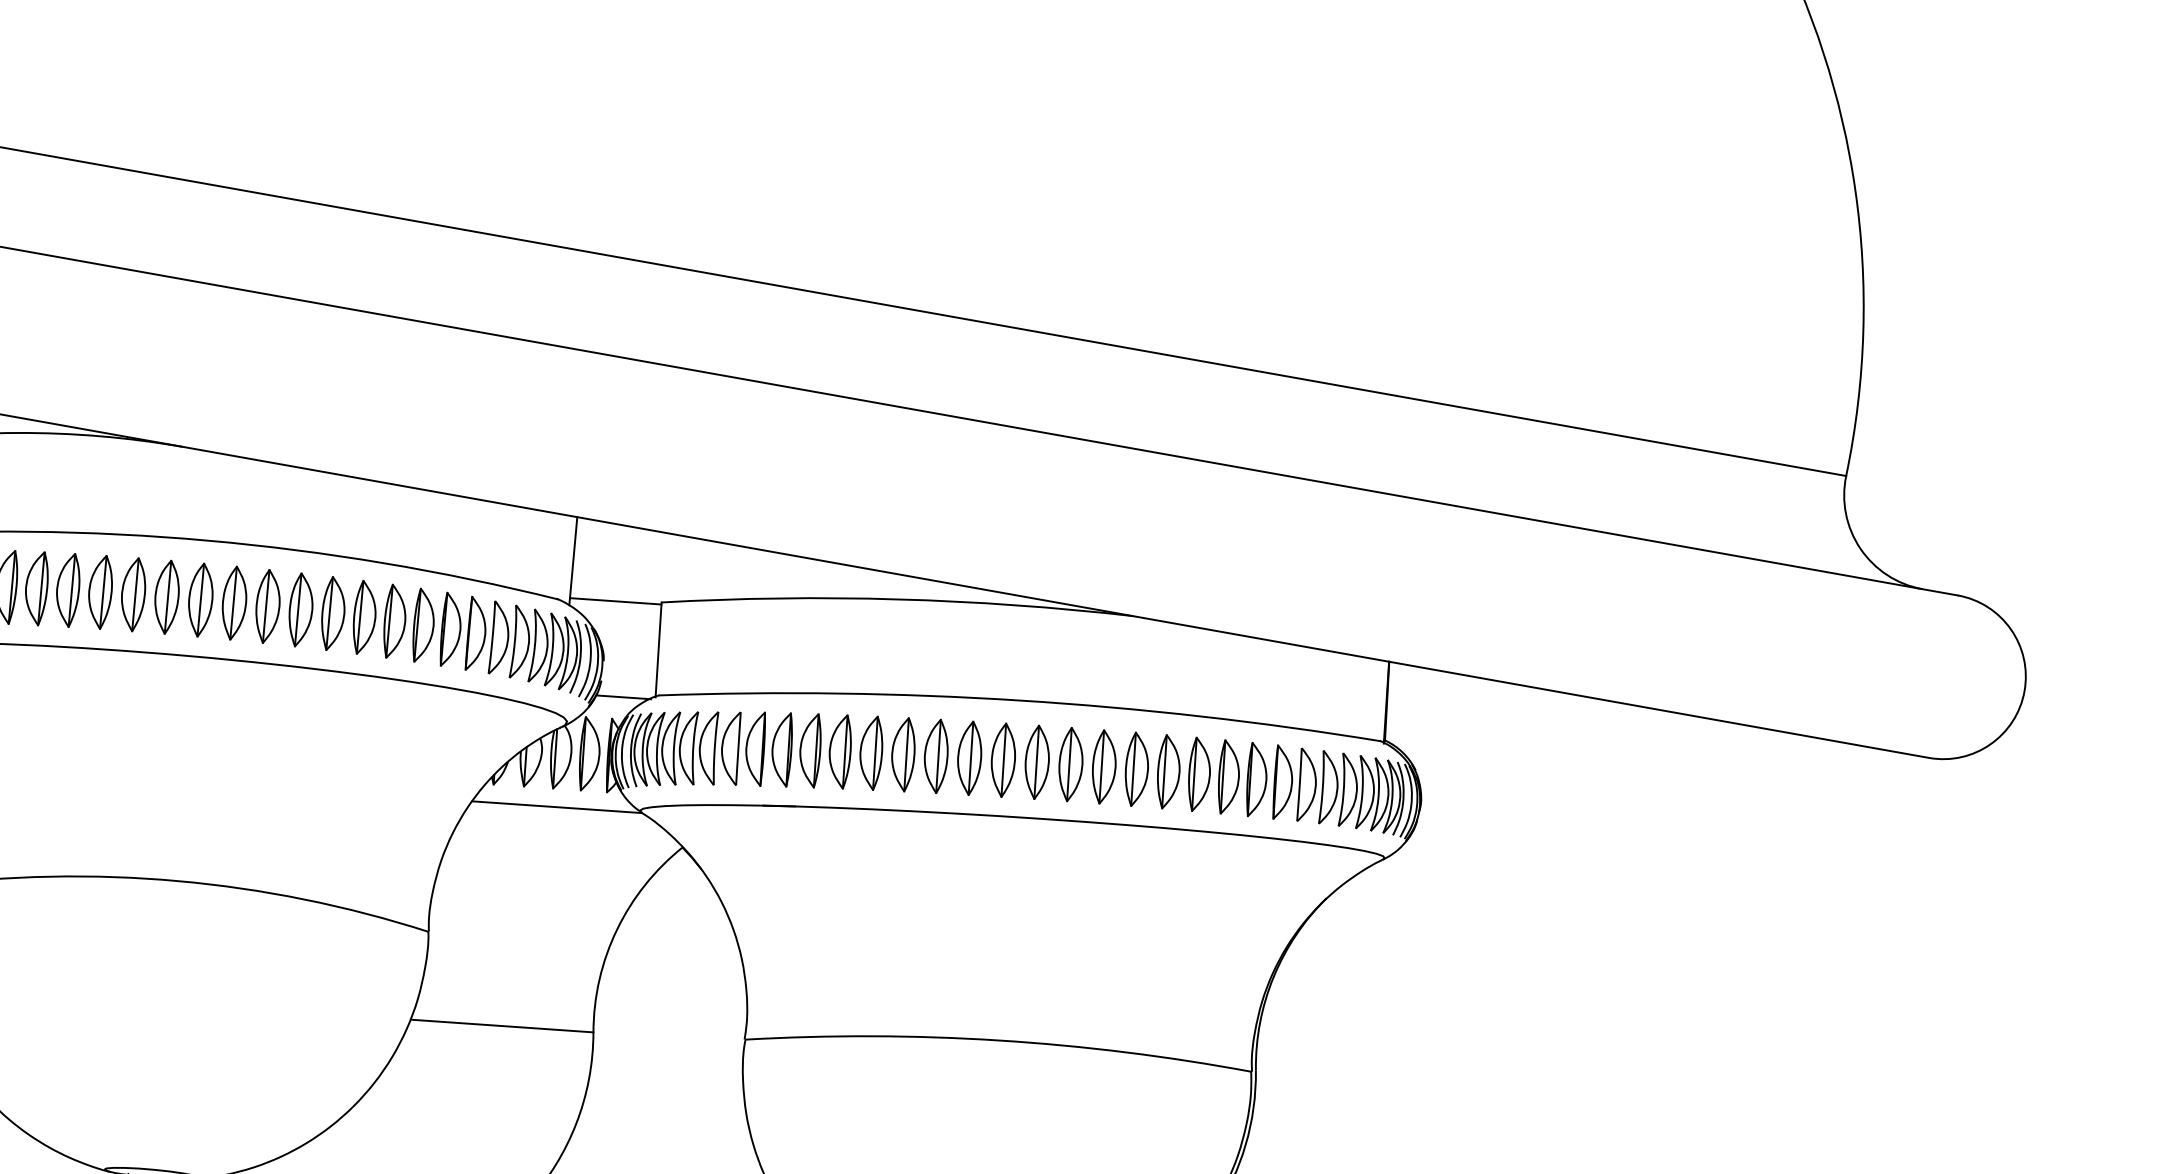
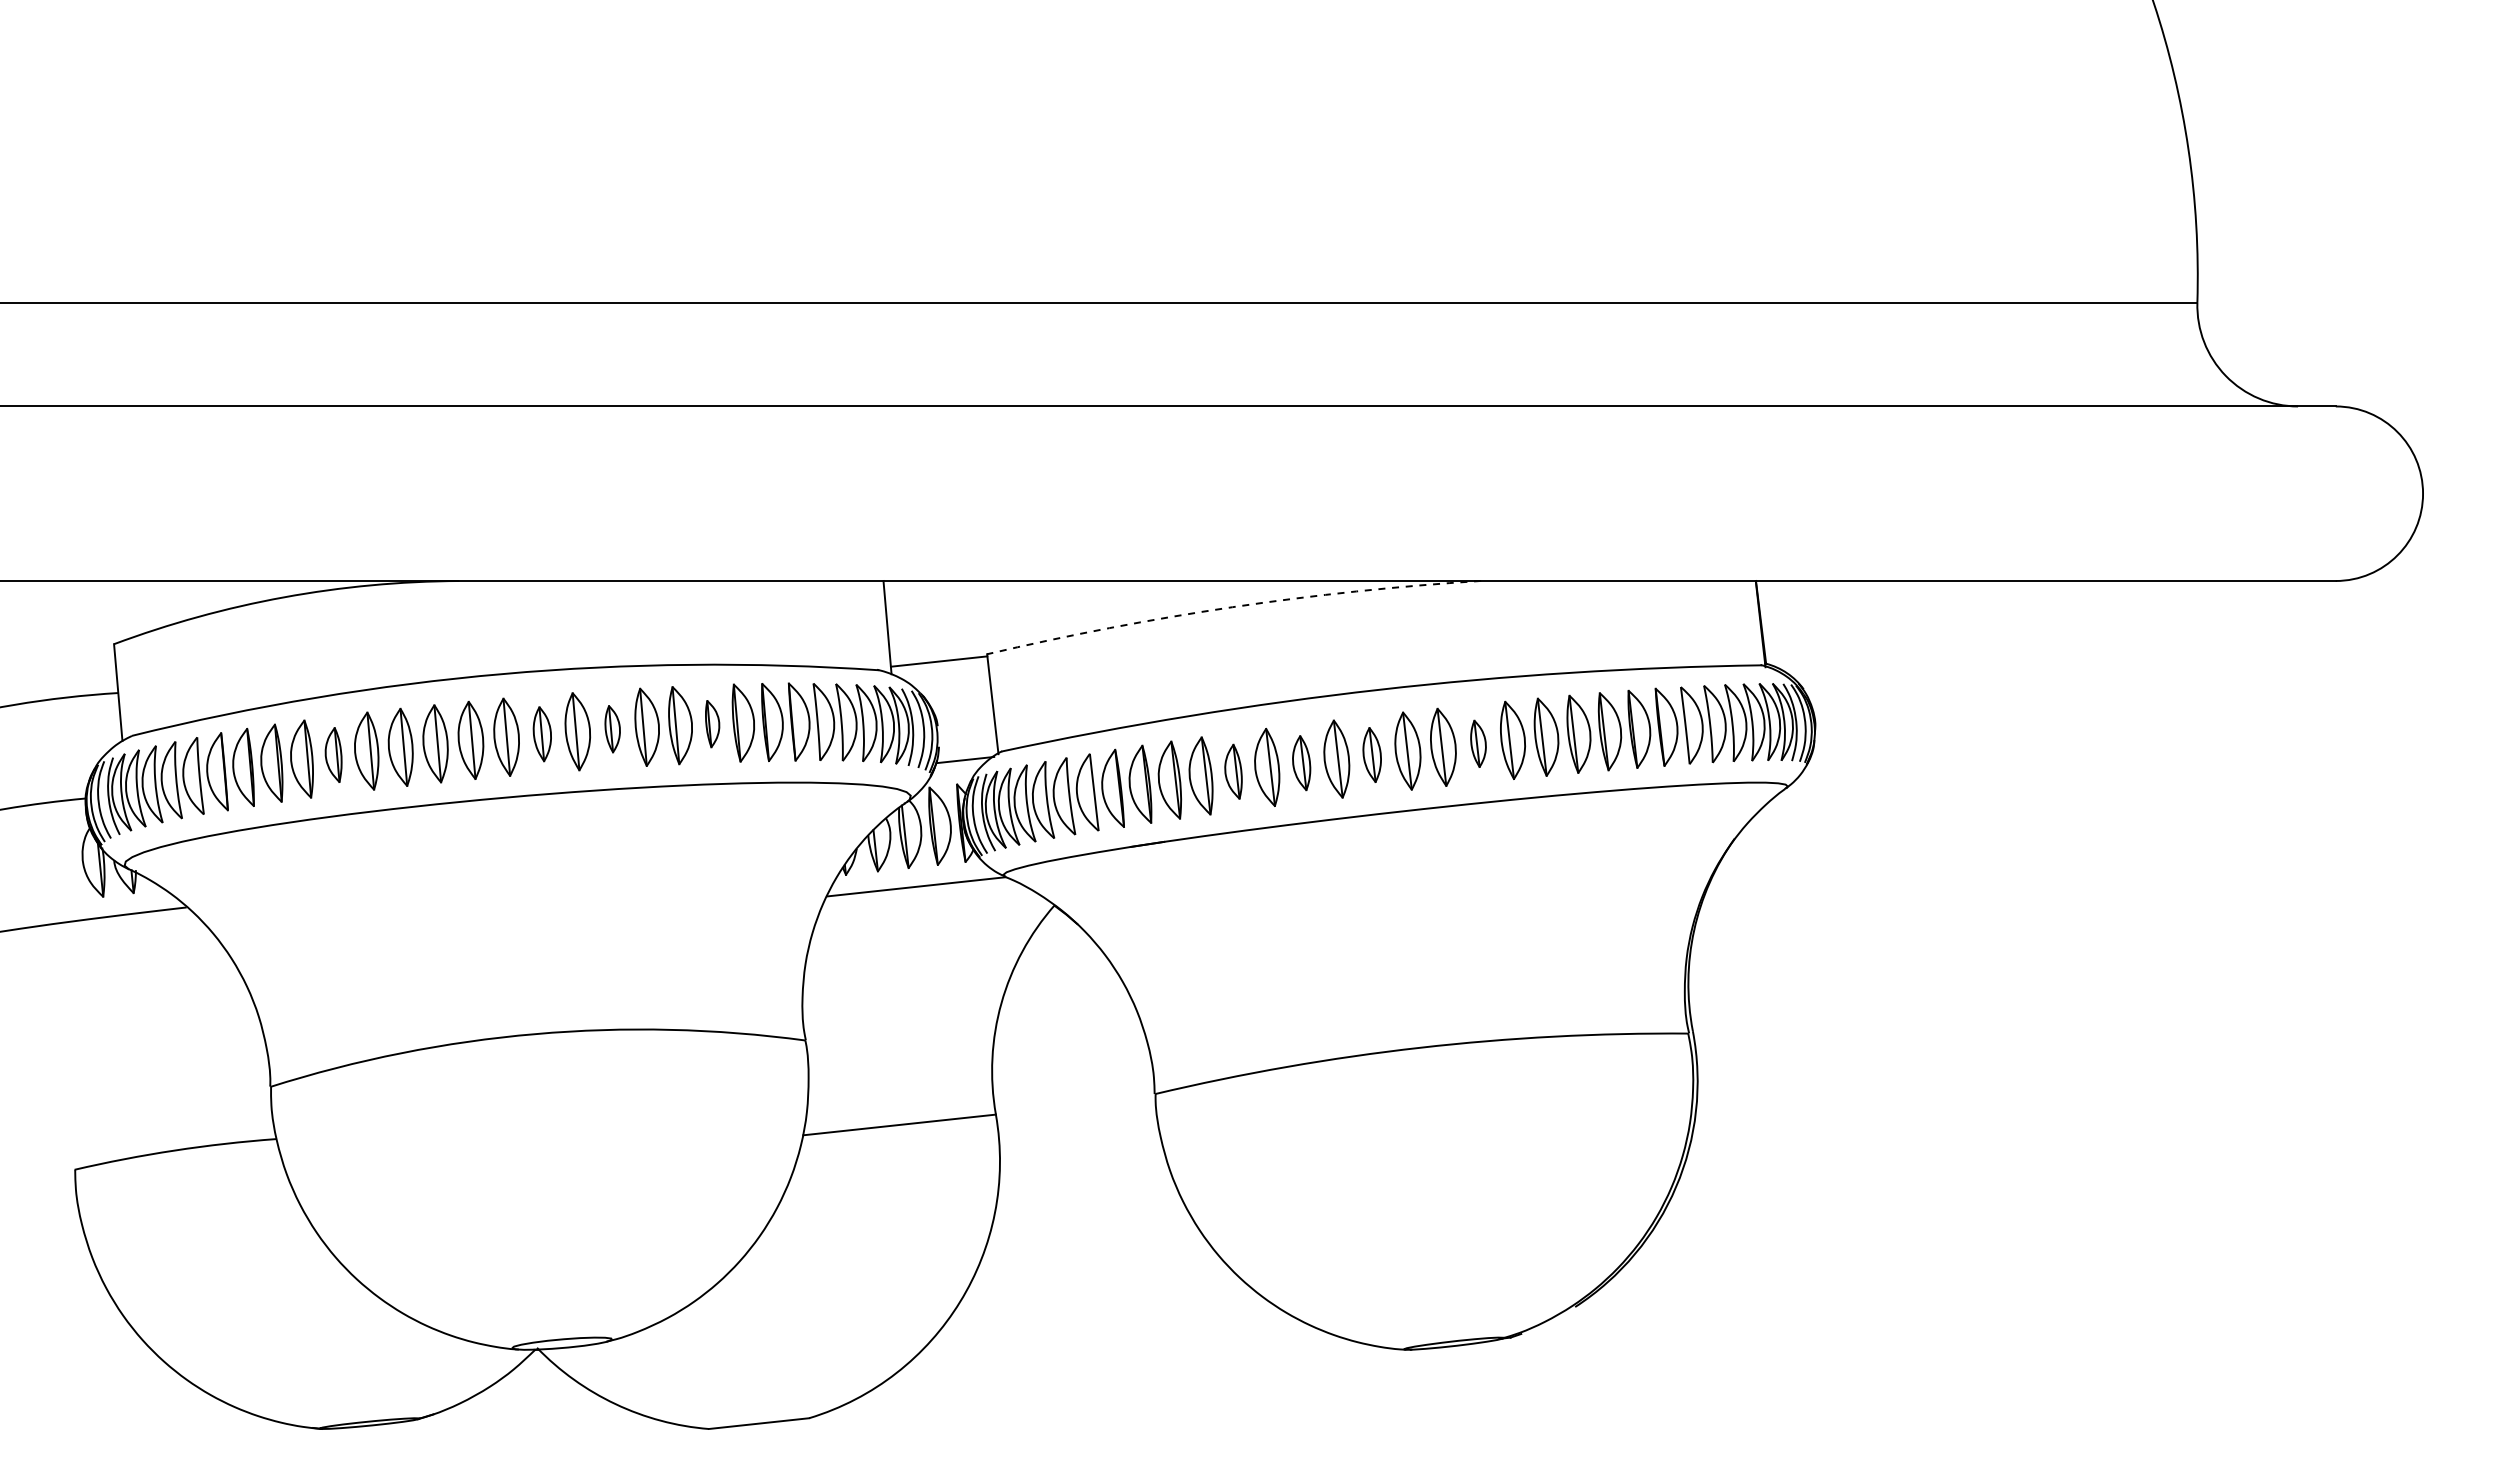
part: (36, 587) -> (333, 754), size x0.7
arc: (897, 599) -> (1232, 607), solid -> dashed
part: (234, 602) -> (542, 733), size x0.7
part: (300, 609) -> (612, 728), size x0.6
part: (394, 621) -> (712, 723), size x0.6
part: (871, 752) -> (1233, 771), size x0.7
part: (936, 755) -> (1301, 762), size x0.7
part: (1002, 759) -> (1371, 754), size x0.7
part: (1104, 767) -> (1478, 743), size x0.6

